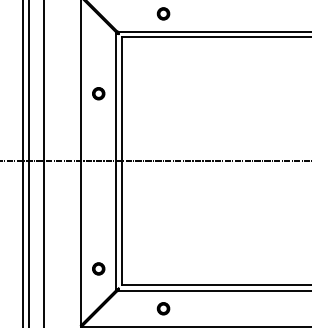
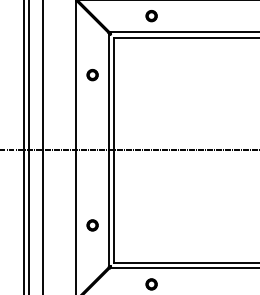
part: (98, 93) -> (92, 74), moved
part: (98, 268) -> (92, 225), moved

